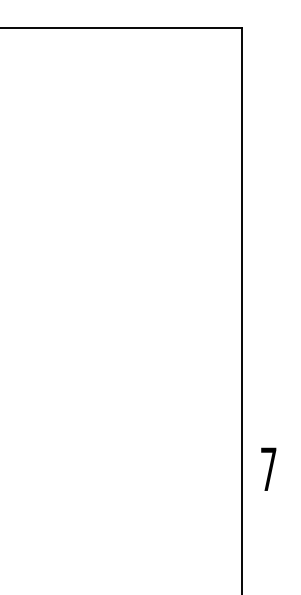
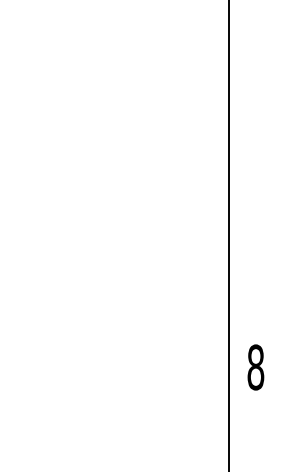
text: (268, 469) -> (255, 367), 7 -> 8

